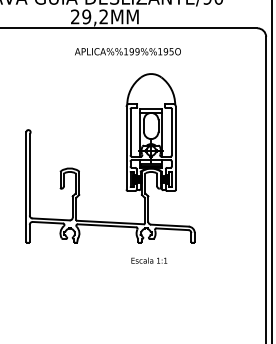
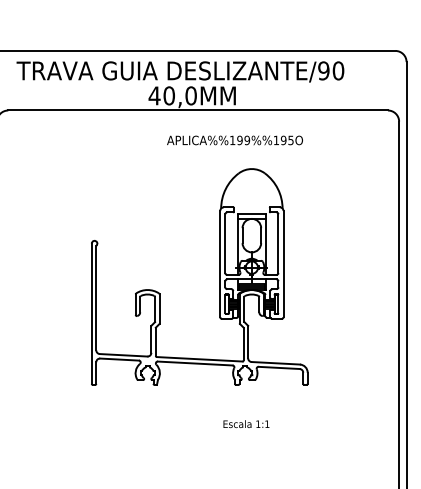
text: (89, 16) -> (172, 95), 29,2MM -> 40,0MM
text: (127, 51) -> (234, 140), moved
text: (149, 260) -> (246, 424), moved

